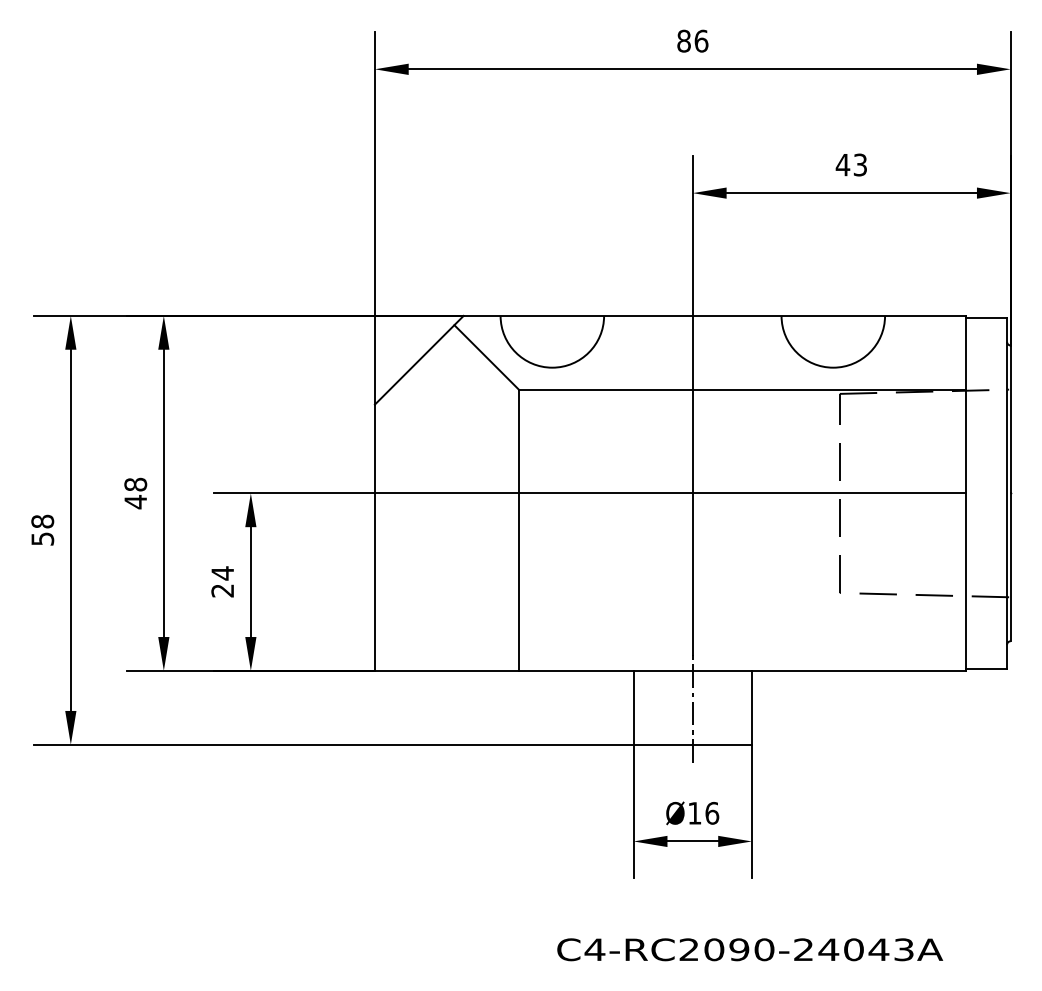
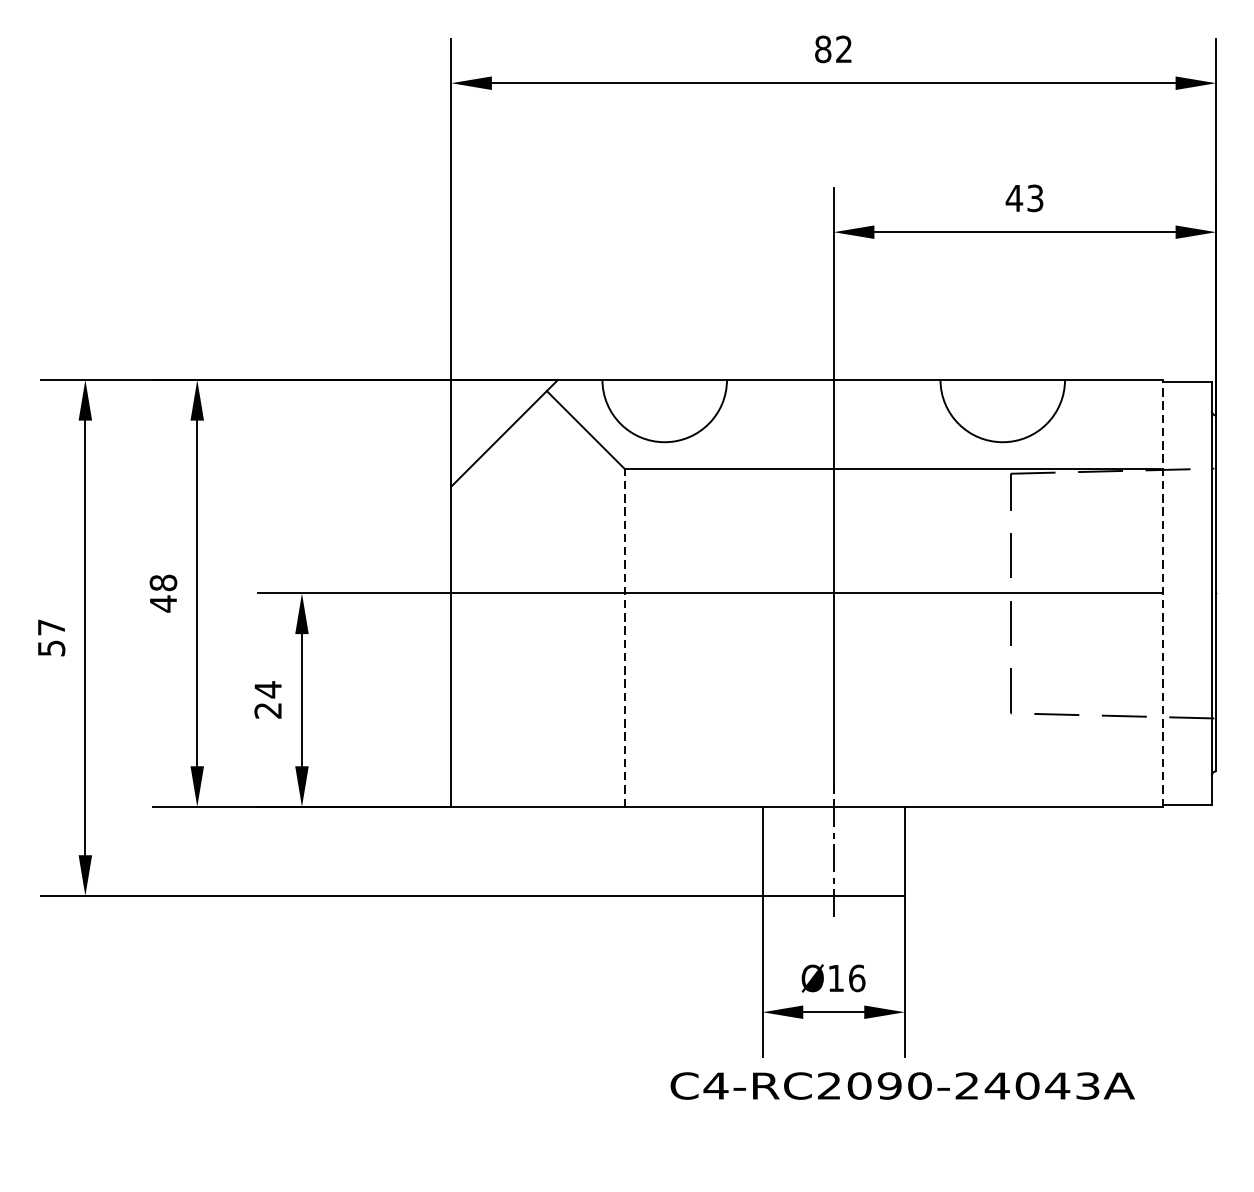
text: (701, 40) -> (844, 48), 86 -> 82
line: (966, 492) -> (1163, 592), solid -> dashed
text: (42, 521) -> (51, 627), 58 -> 57
line: (519, 529) -> (625, 636), solid -> dashed
text: (750, 949) -> (903, 1085), moved

